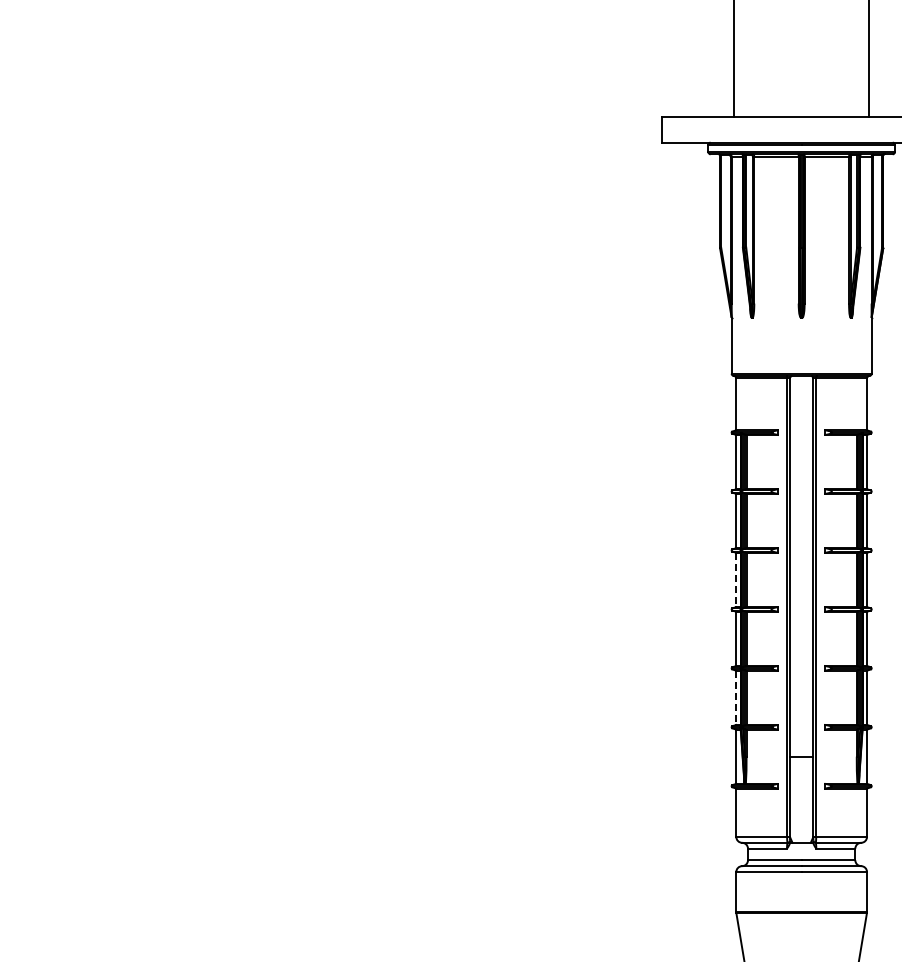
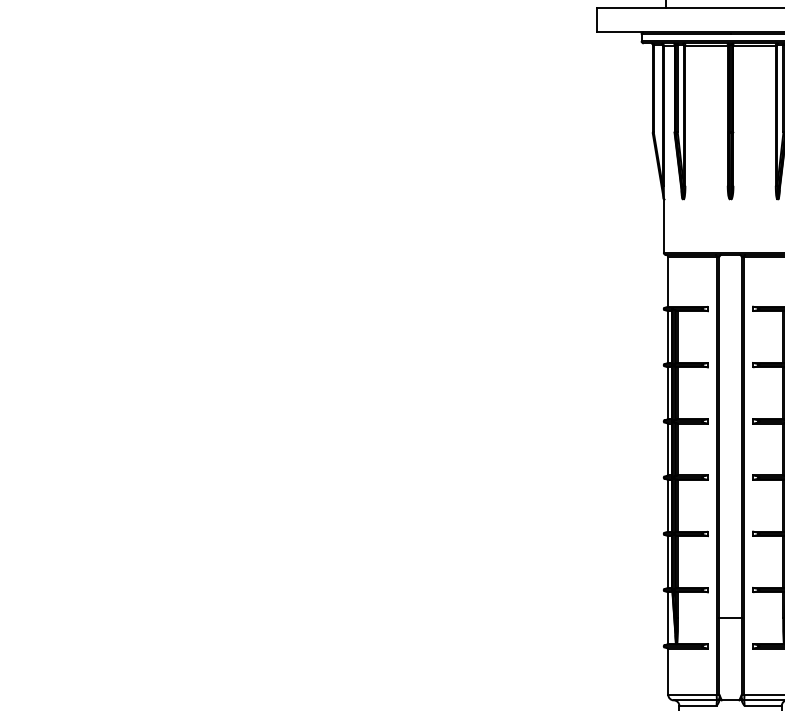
line: (736, 580) -> (668, 450), dashed -> solid
line: (736, 698) -> (668, 562), dashed -> solid

